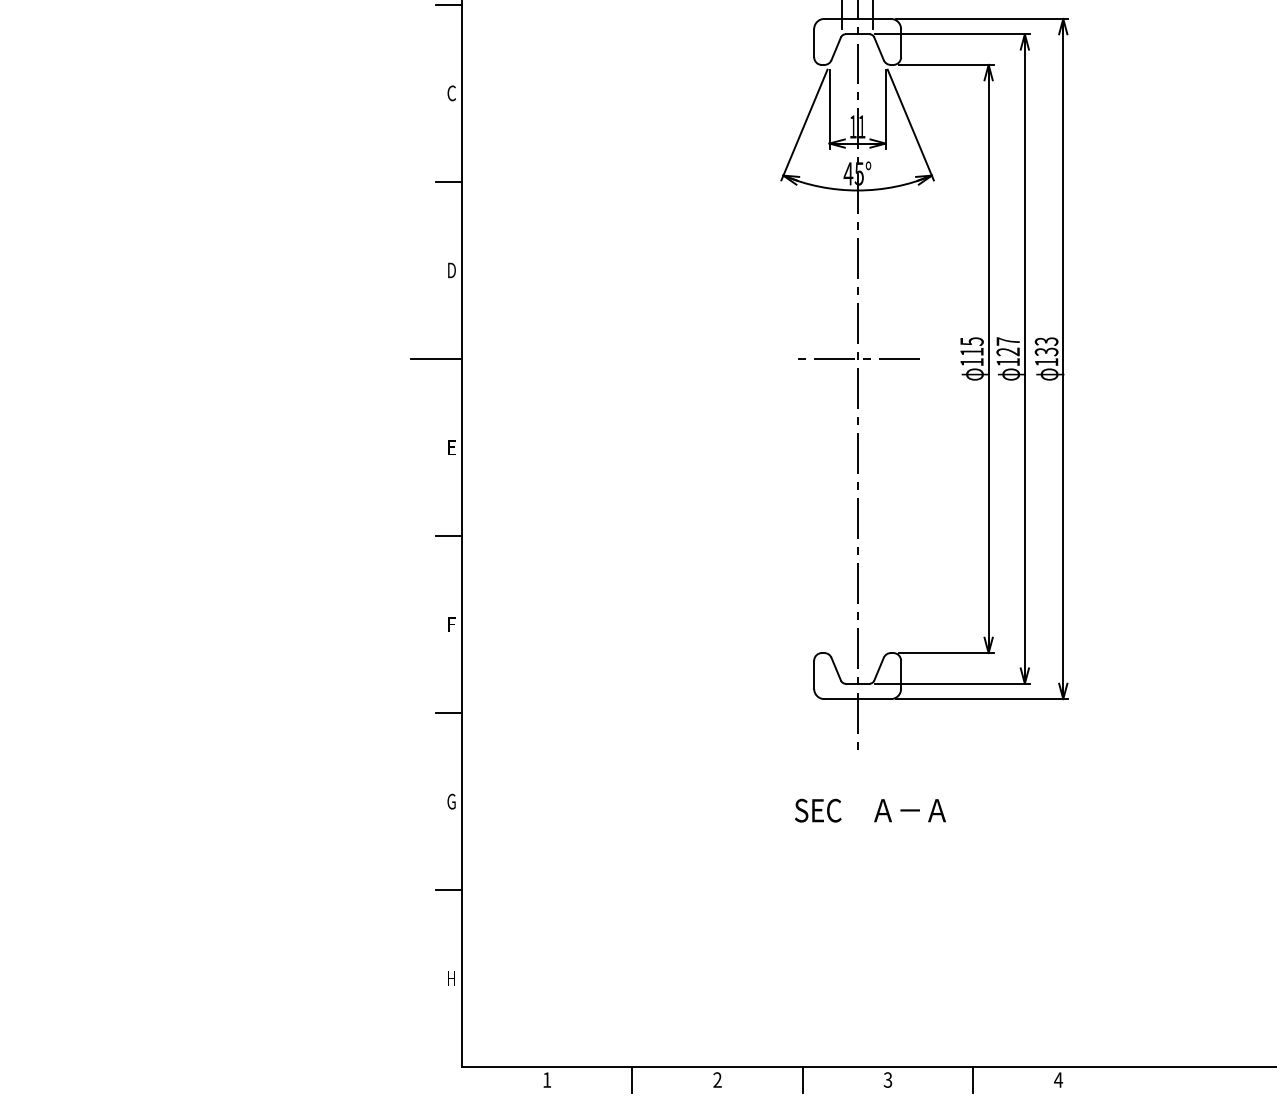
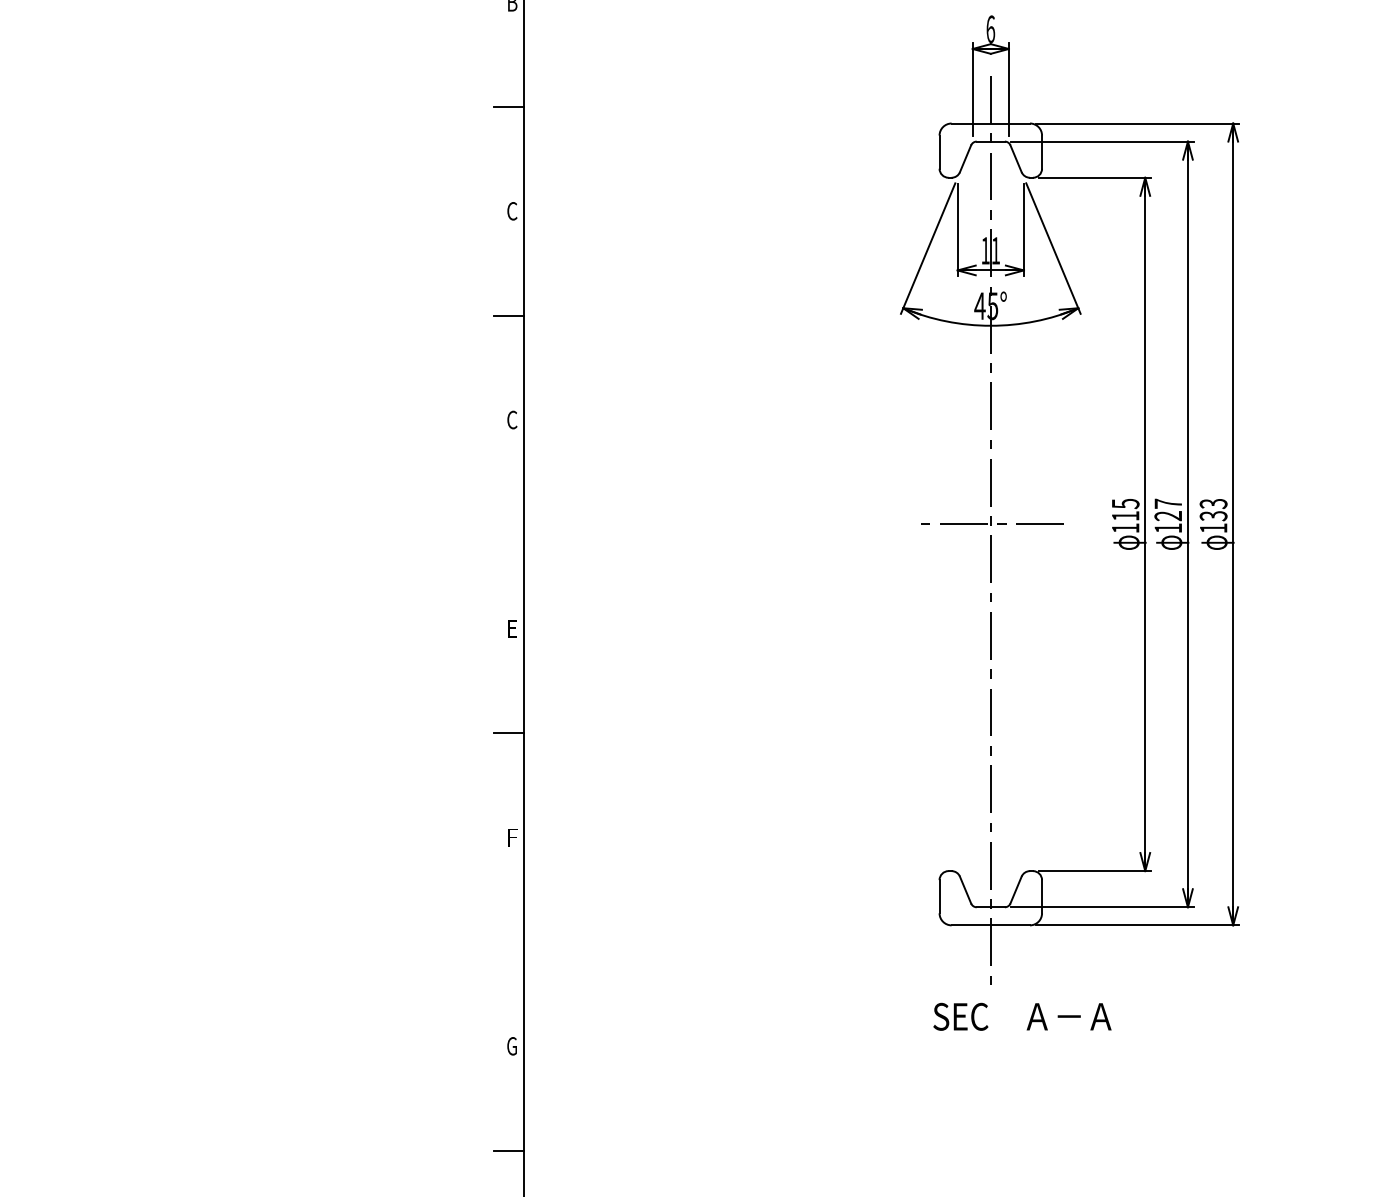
text: (451, 270) -> (512, 420), D -> C
line: (435, 359) -> (493, 525), removed
line: (448, 713) -> (508, 942), removed
text: (870, 810) -> (1022, 1016), moved

